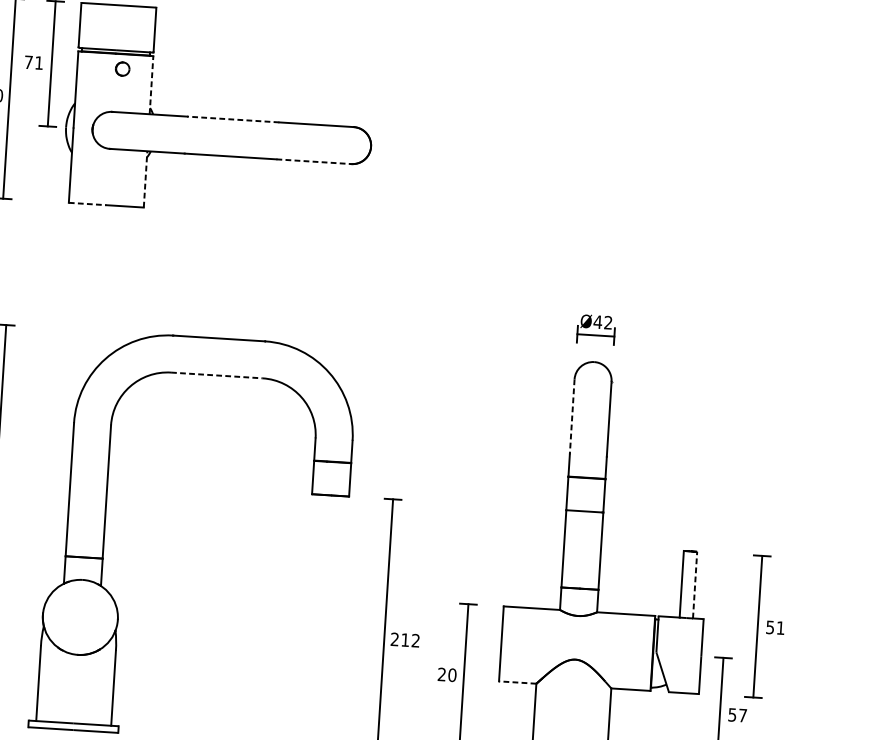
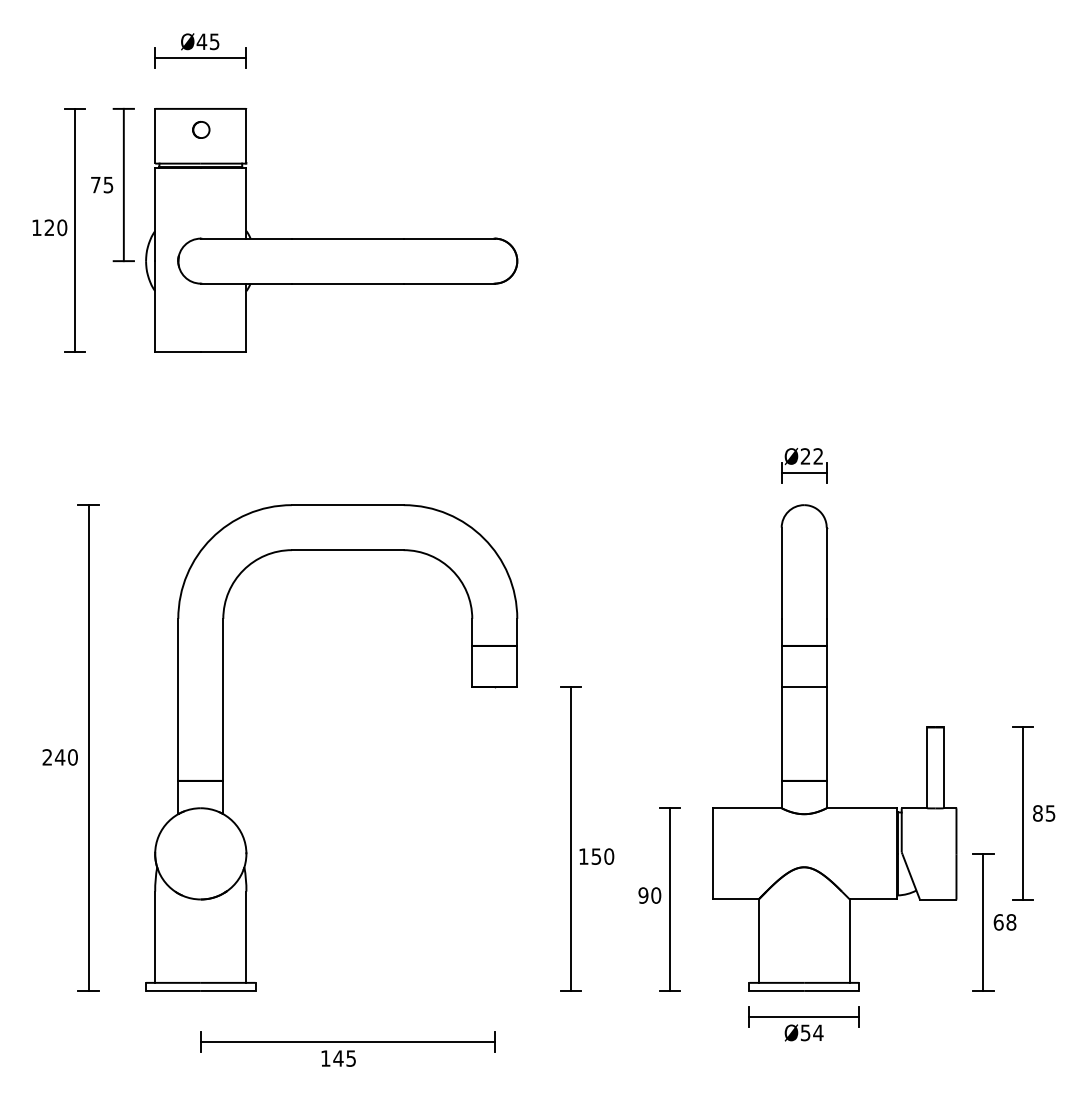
text: (39, 63) -> (108, 185), 71 -> 75
part: (122, 68) -> (201, 129), moved
line: (151, 84) -> (246, 202), dashed -> solid
line: (232, 119) -> (347, 238), dashed -> solid
line: (314, 161) -> (449, 283), dashed -> solid
line: (145, 179) -> (246, 317), dashed -> solid
line: (87, 204) -> (178, 352), dashed -> solid
text: (597, 322) -> (805, 456), Ø42 -> Ø22
line: (216, 375) -> (347, 550), dashed -> solid
line: (572, 417) -> (781, 573), dashed -> solid
line: (695, 584) -> (943, 767), dashed -> solid
text: (775, 627) -> (1044, 813), 51 -> 85
text: (405, 640) -> (596, 856), 212 -> 150
text: (441, 674) -> (643, 895), 20 -> 90
line: (517, 682) -> (735, 899), dashed -> solid
text: (737, 715) -> (1004, 922), 57 -> 68

